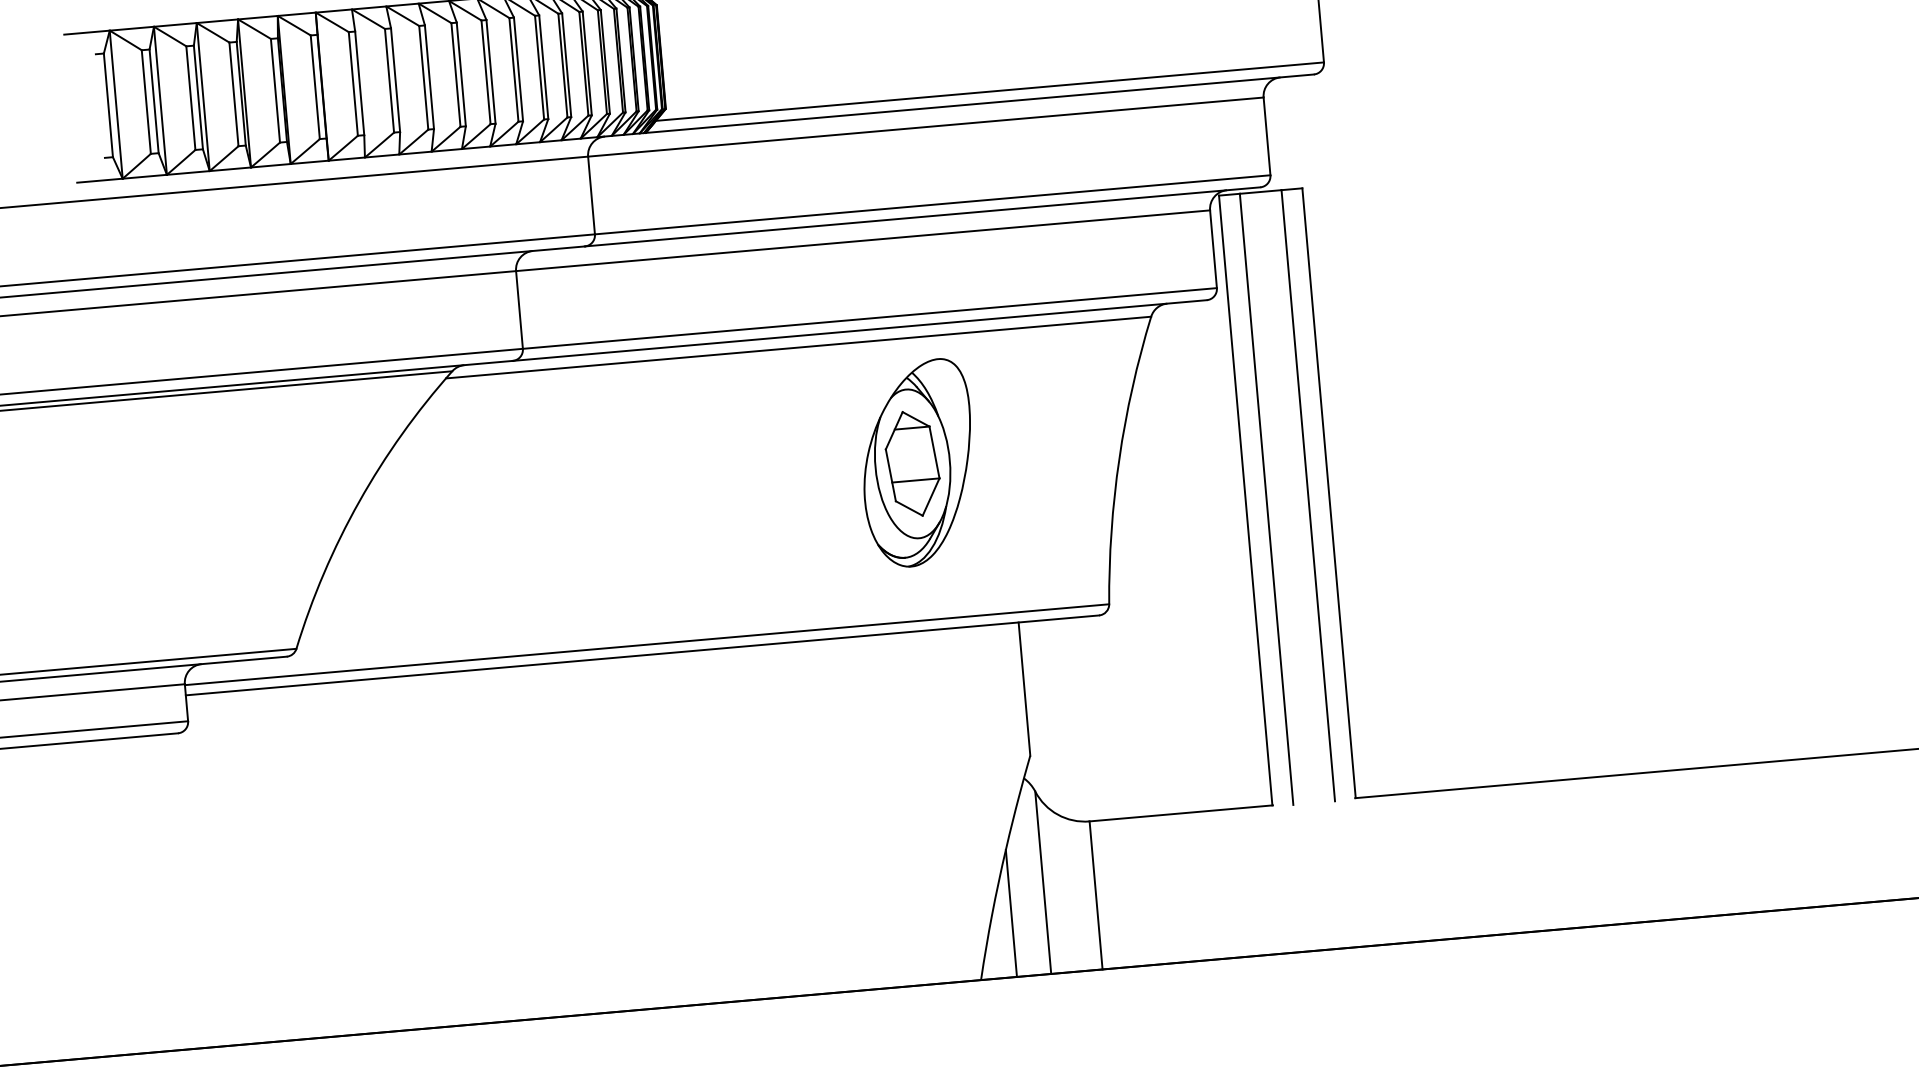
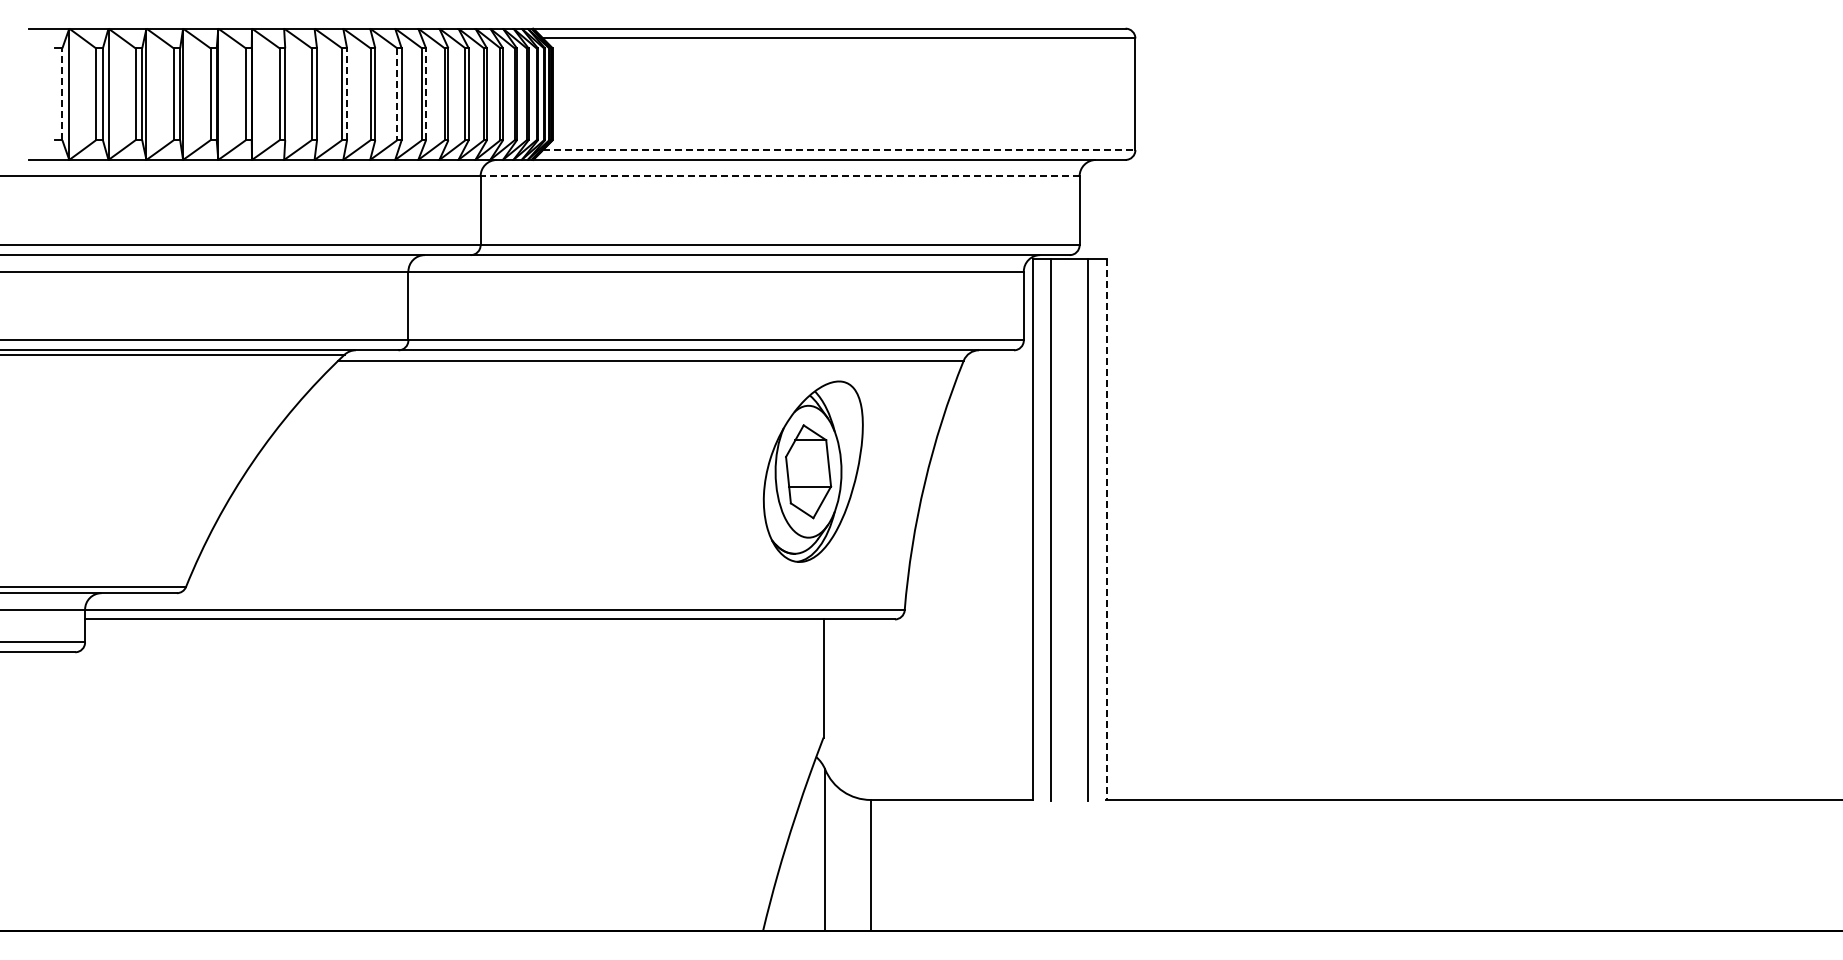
line: (519, 69) -> (426, 94), solid -> dashed
line: (486, 72) -> (397, 94), solid -> dashed
line: (429, 77) -> (347, 94), solid -> dashed
line: (990, 92) -> (839, 150), solid -> dashed
line: (108, 105) -> (62, 94), solid -> dashed
line: (926, 127) -> (780, 176), solid -> dashed
part: (917, 463) -> (812, 471), moved
line: (1328, 494) -> (1106, 530), solid -> dashed
line: (1010, 912) -> (794, 874), removed

